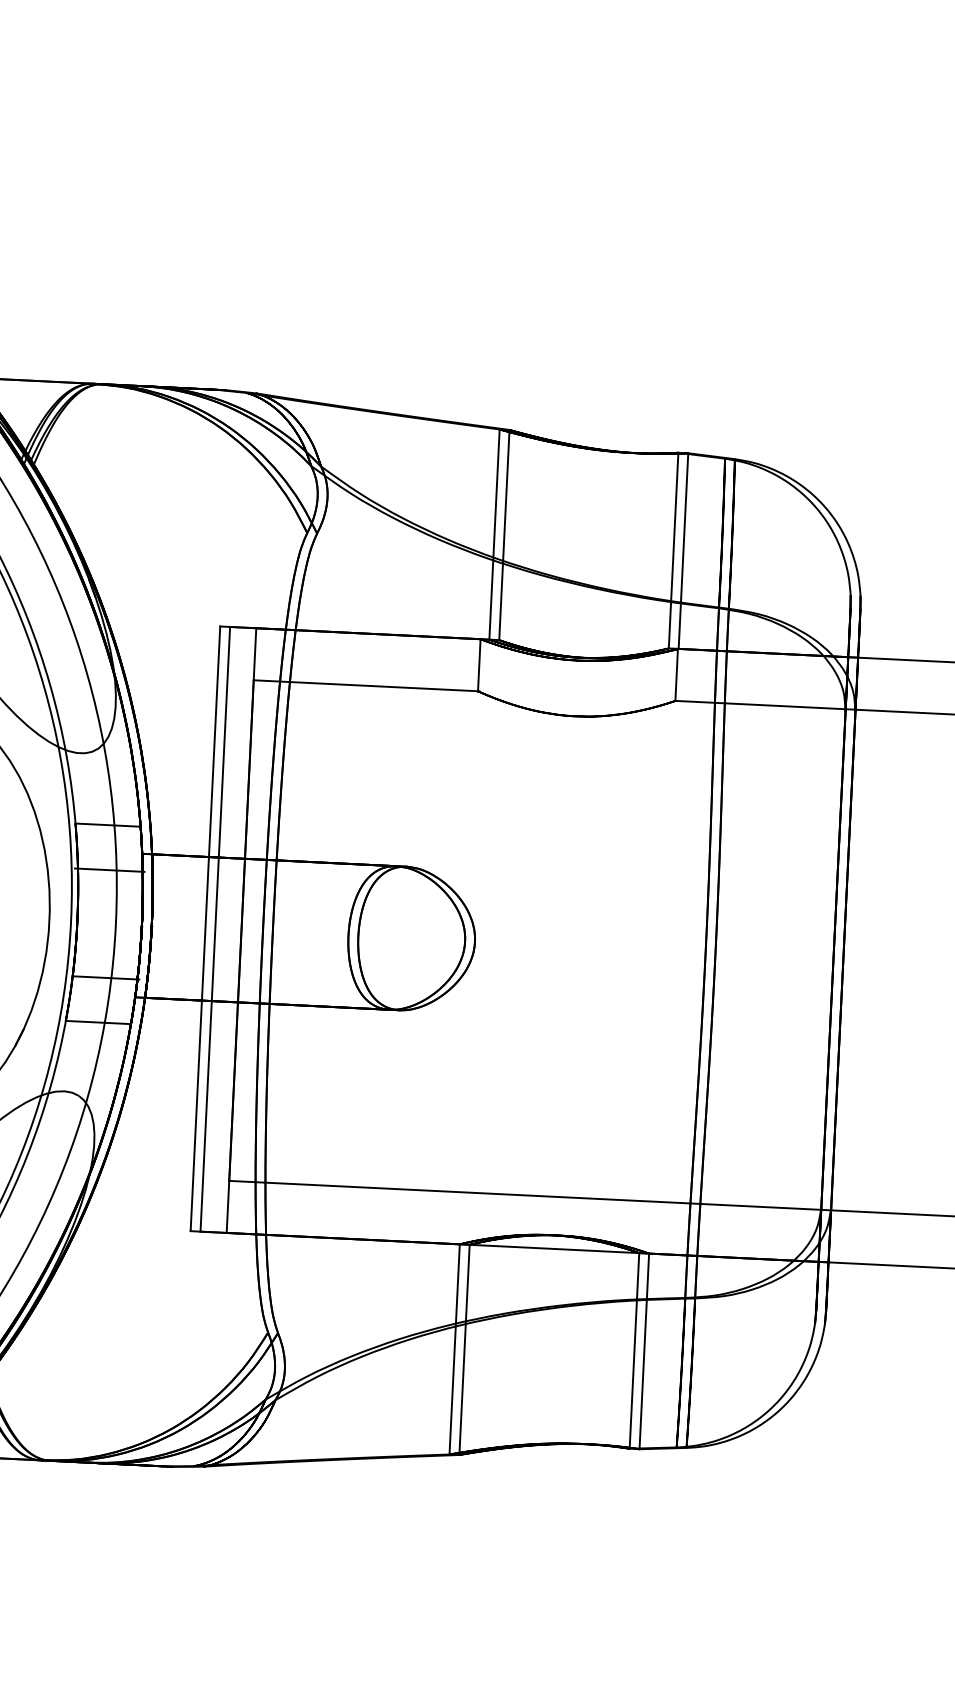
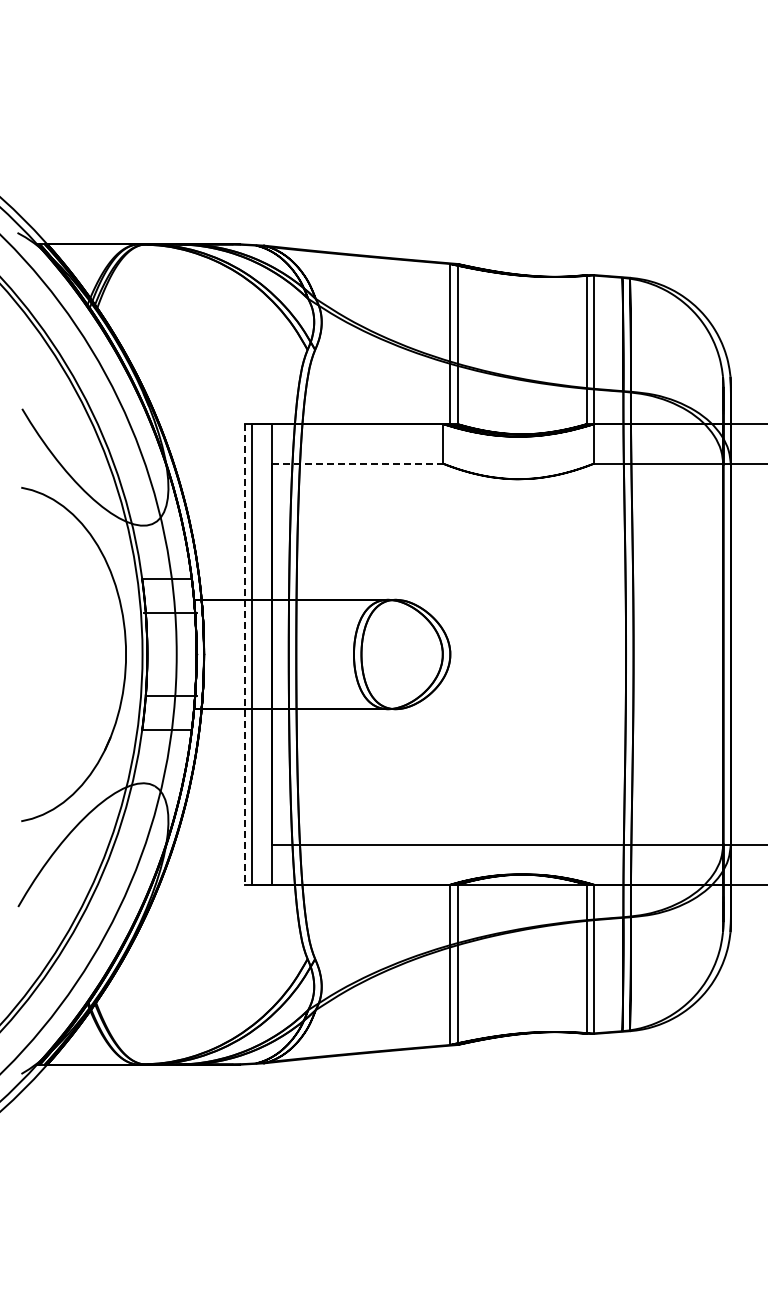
line: (366, 685) -> (358, 463), solid -> dashed
line: (204, 928) -> (244, 654), solid -> dashed

